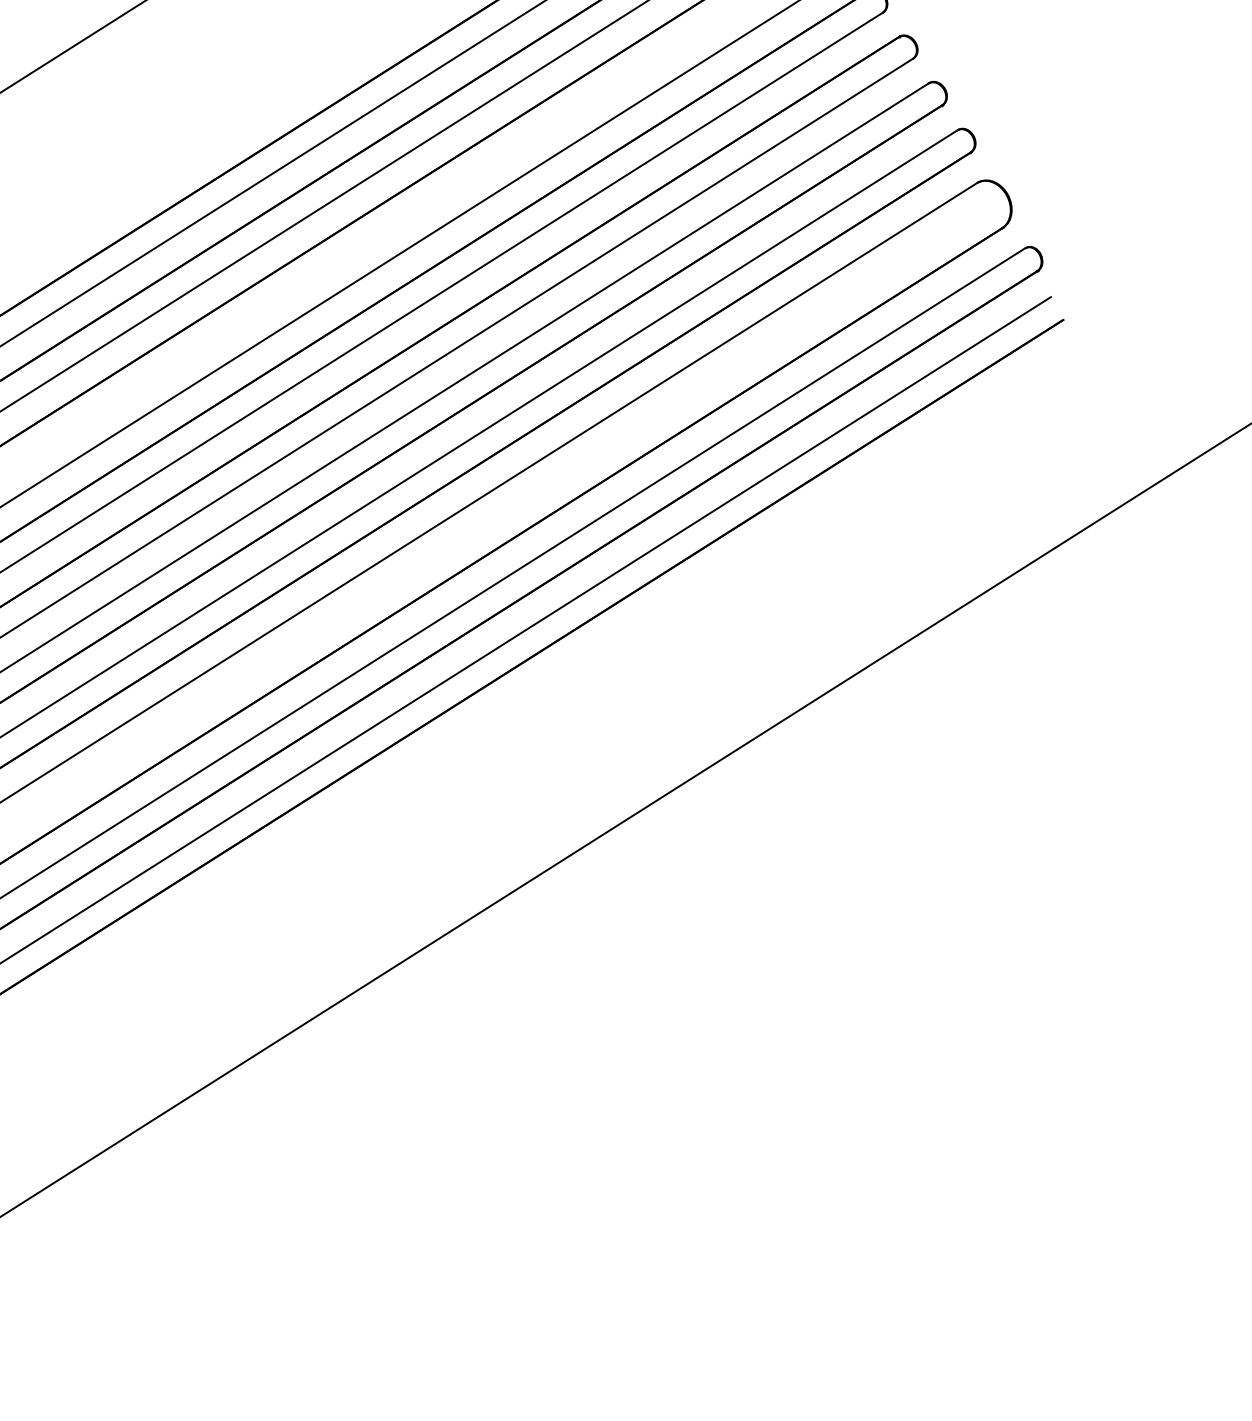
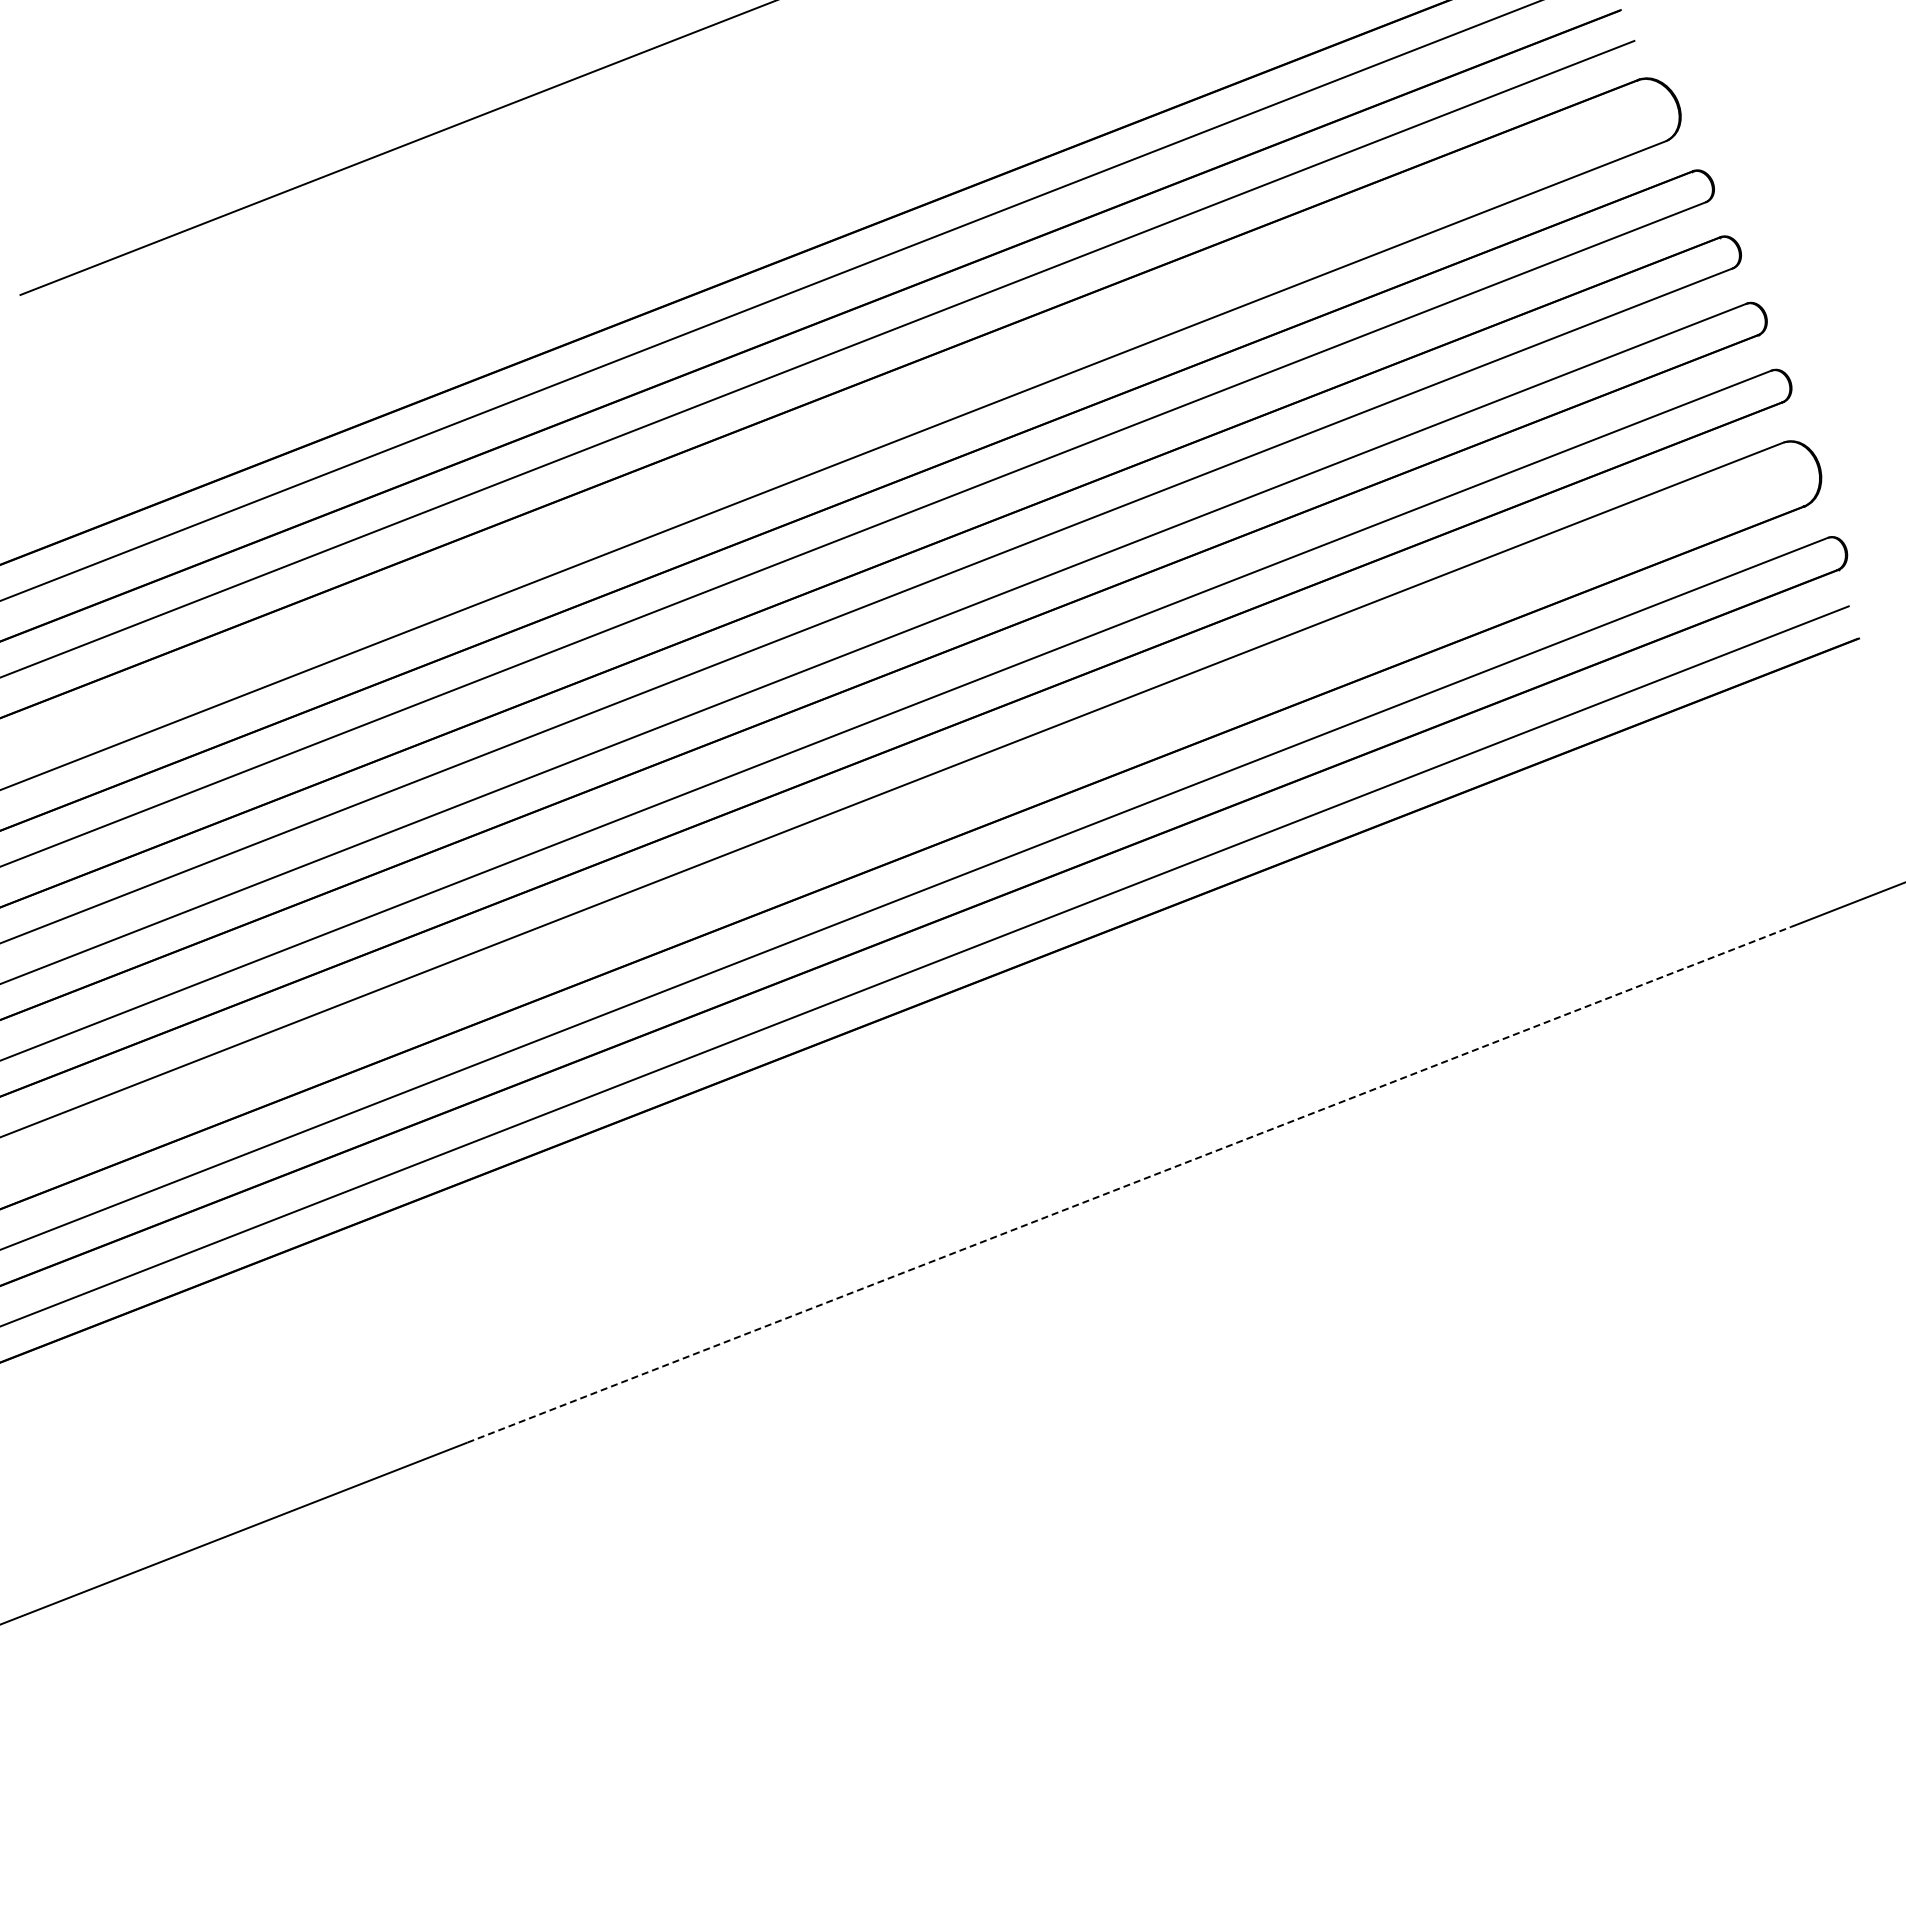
line: (592, 841) -> (1129, 1184), solid -> dashed

